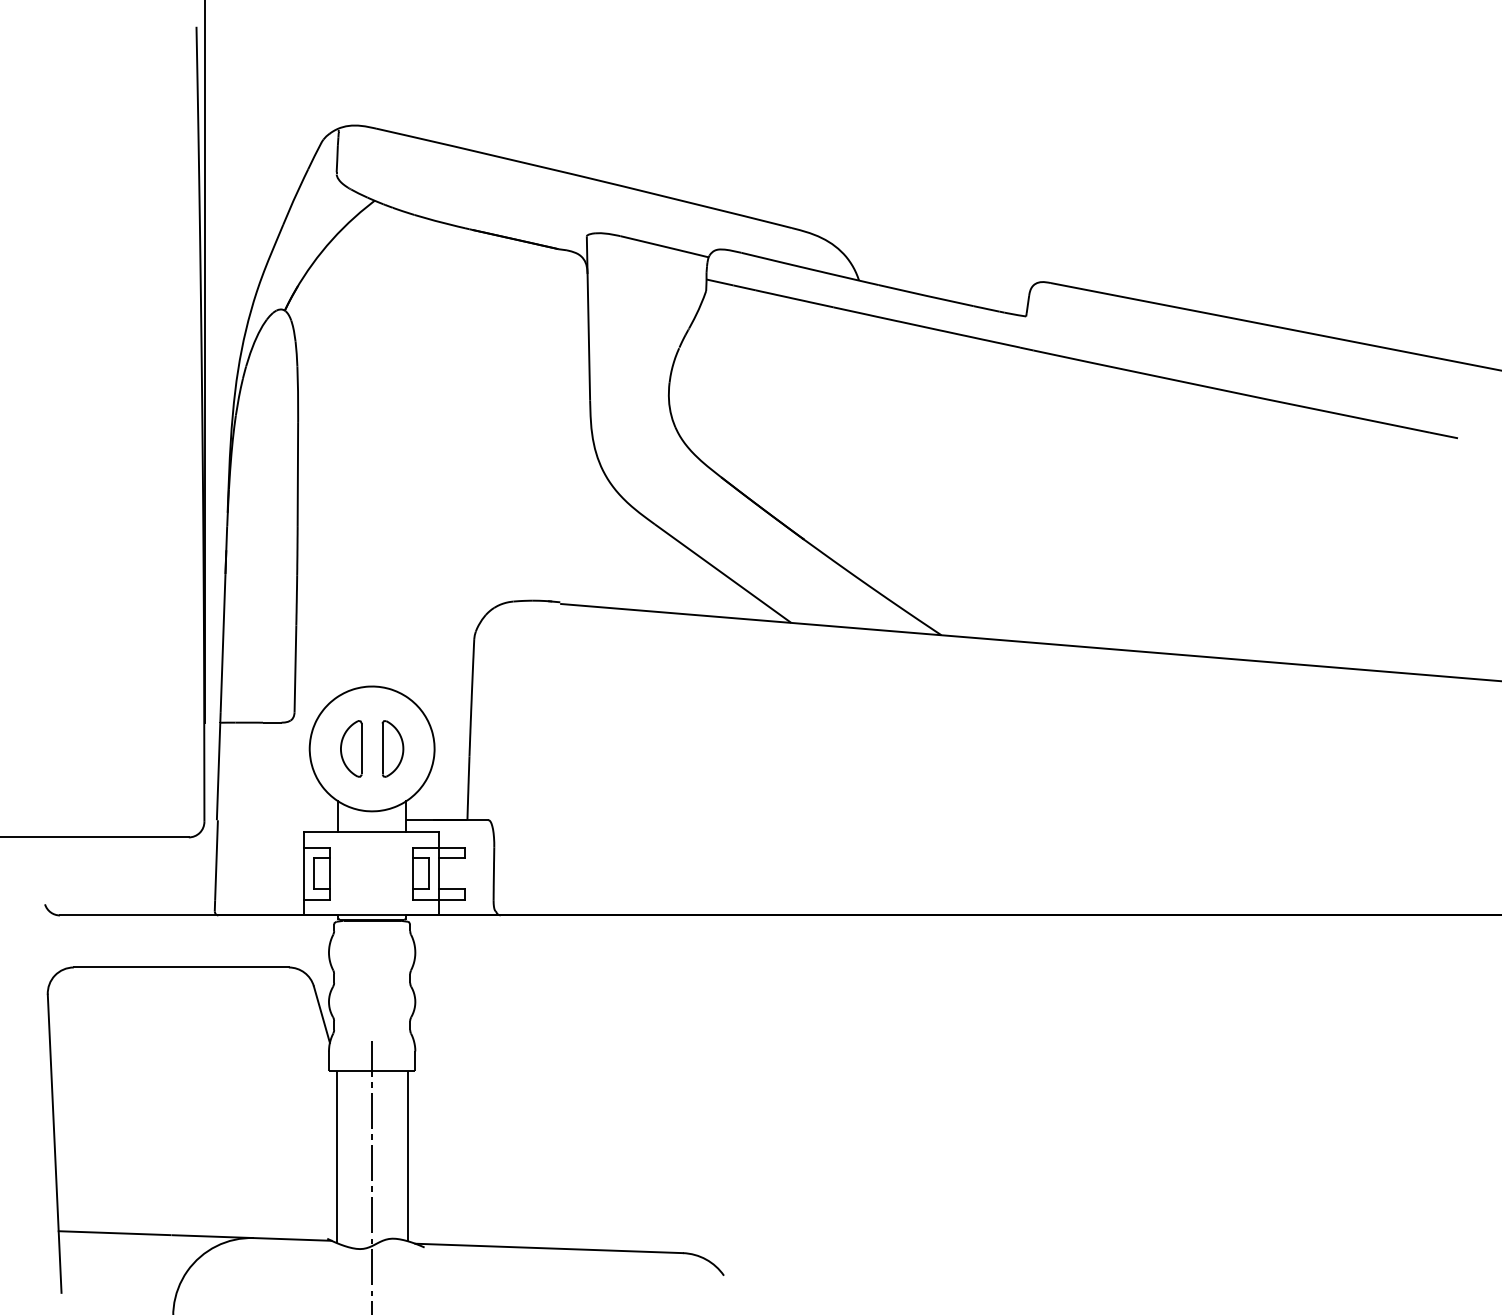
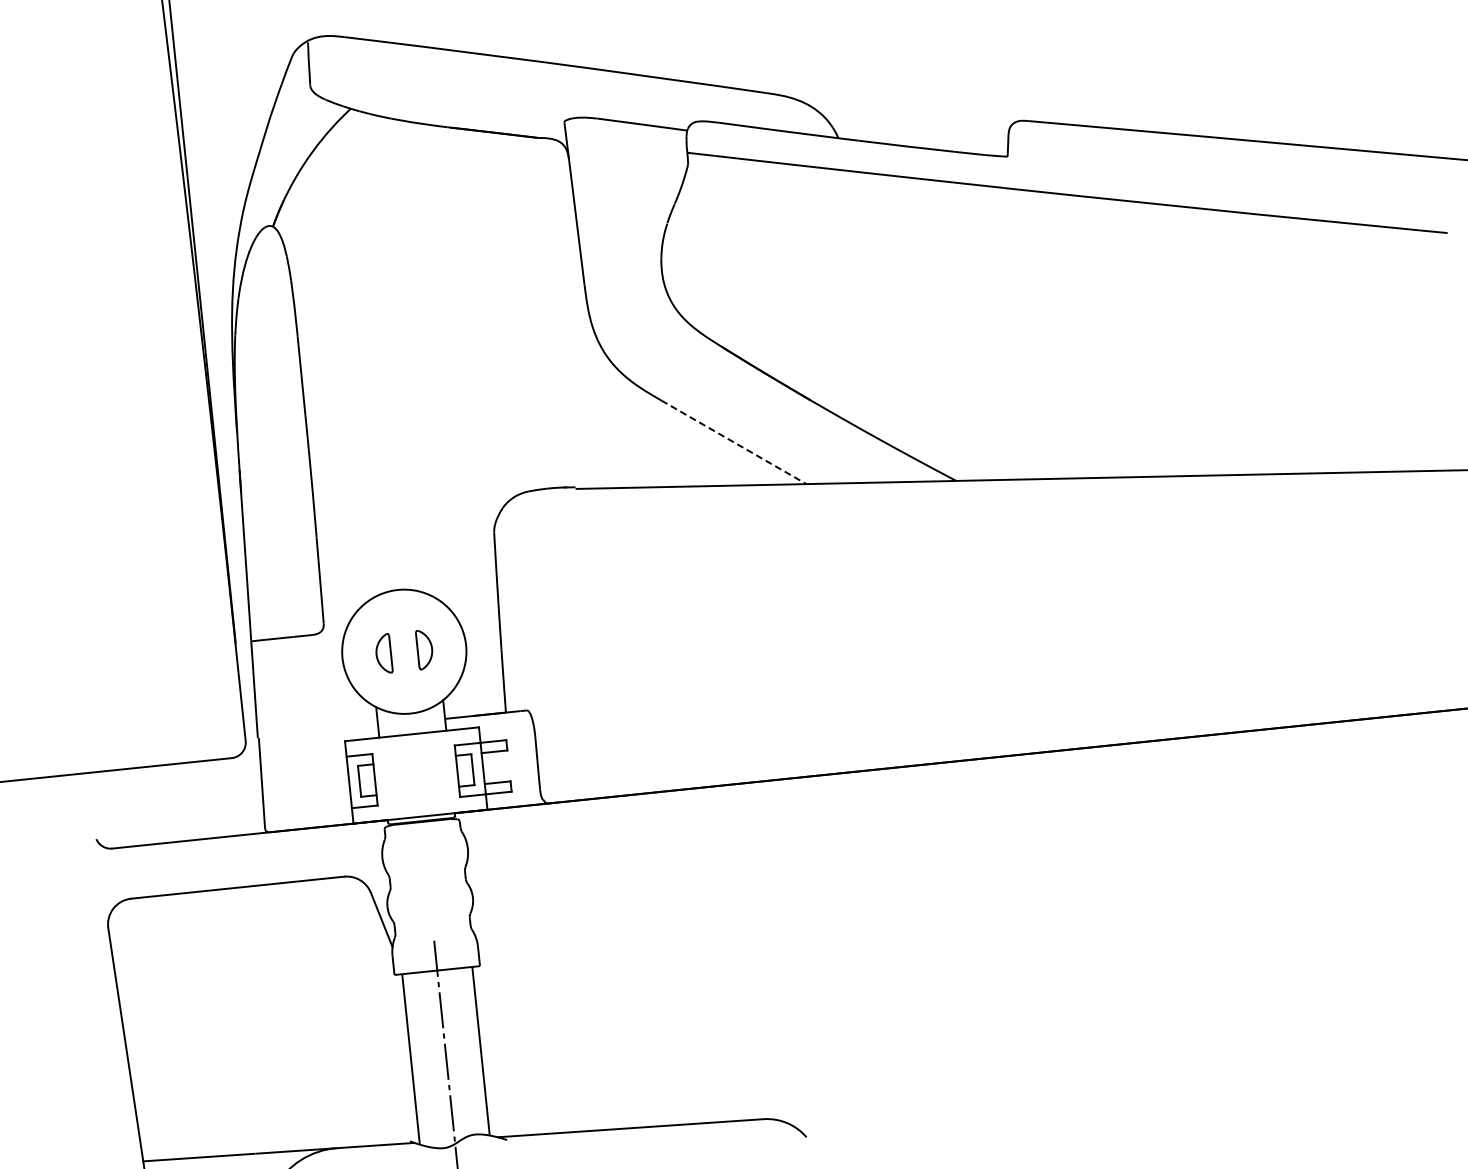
line: (723, 573) -> (734, 442), solid -> dashed
part: (351, 748) -> (383, 653), size x0.7
part: (392, 748) -> (424, 649), size x0.7

